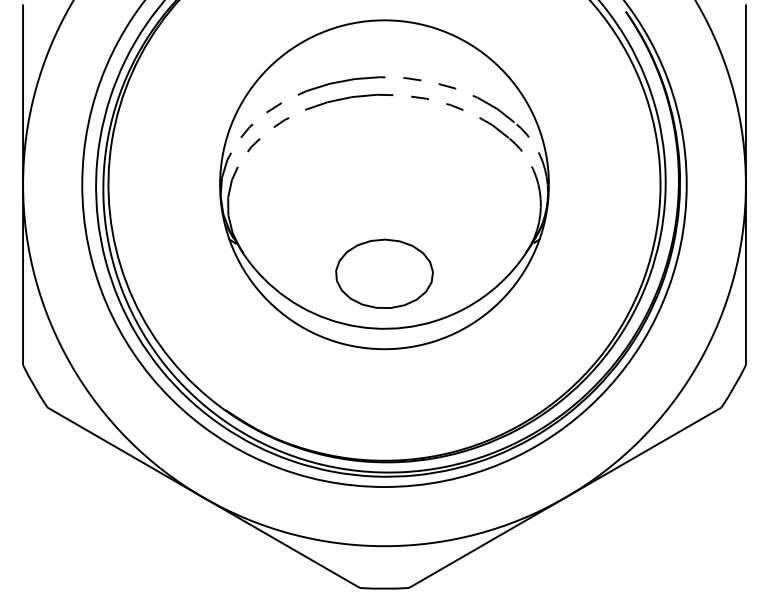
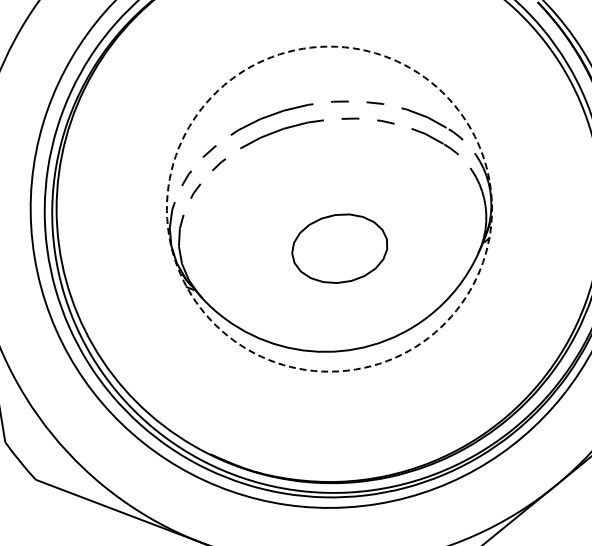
circle: (384, 184) -> (329, 208), solid -> dashed
part: (384, 273) -> (339, 248), moved

